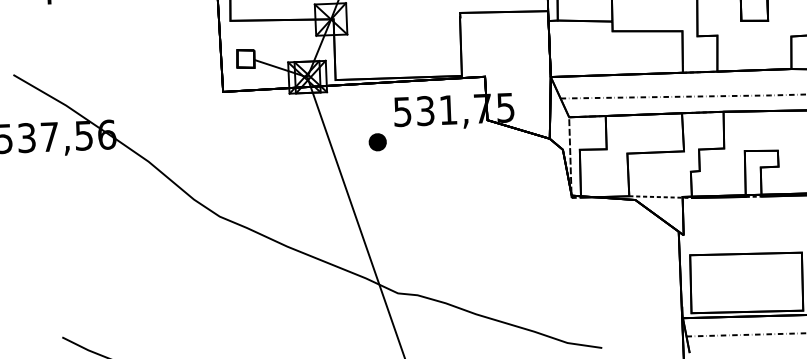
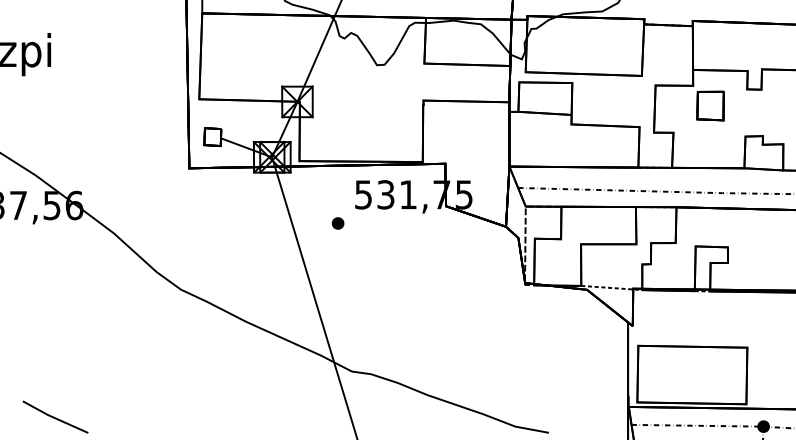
part: (377, 142) -> (337, 223), size x0.71

